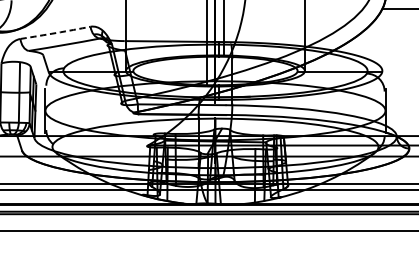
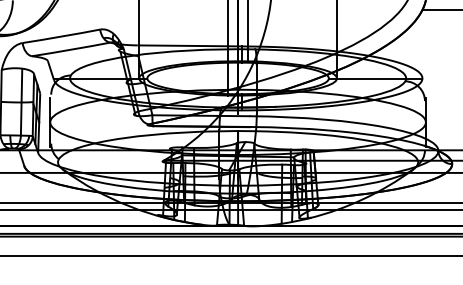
arc: (56, 33) -> (62, 36), dashed -> solid

